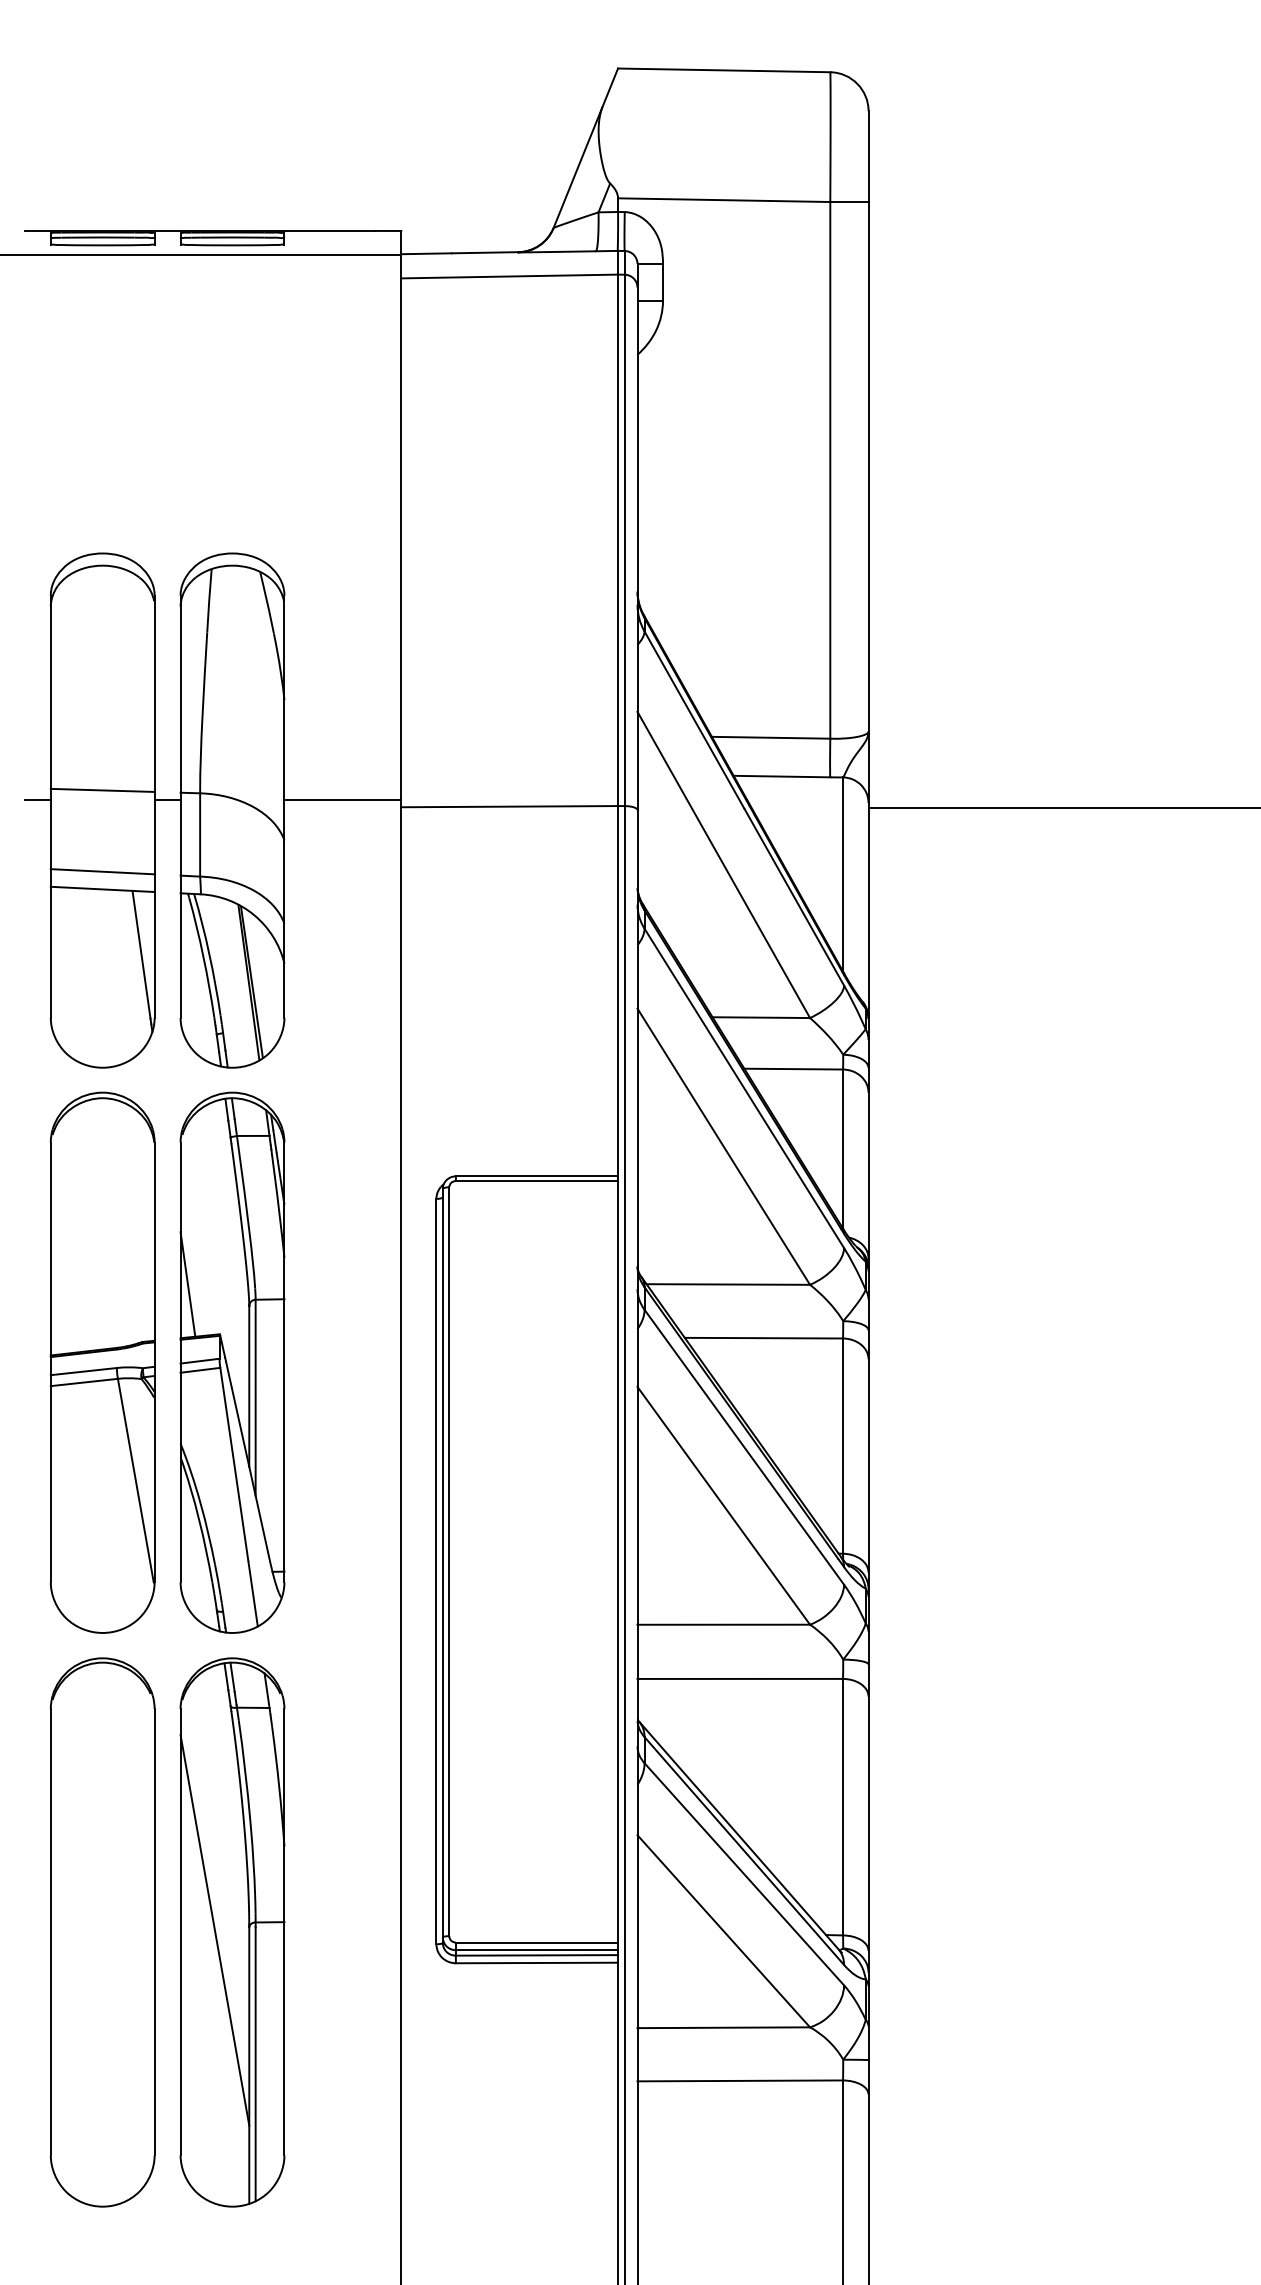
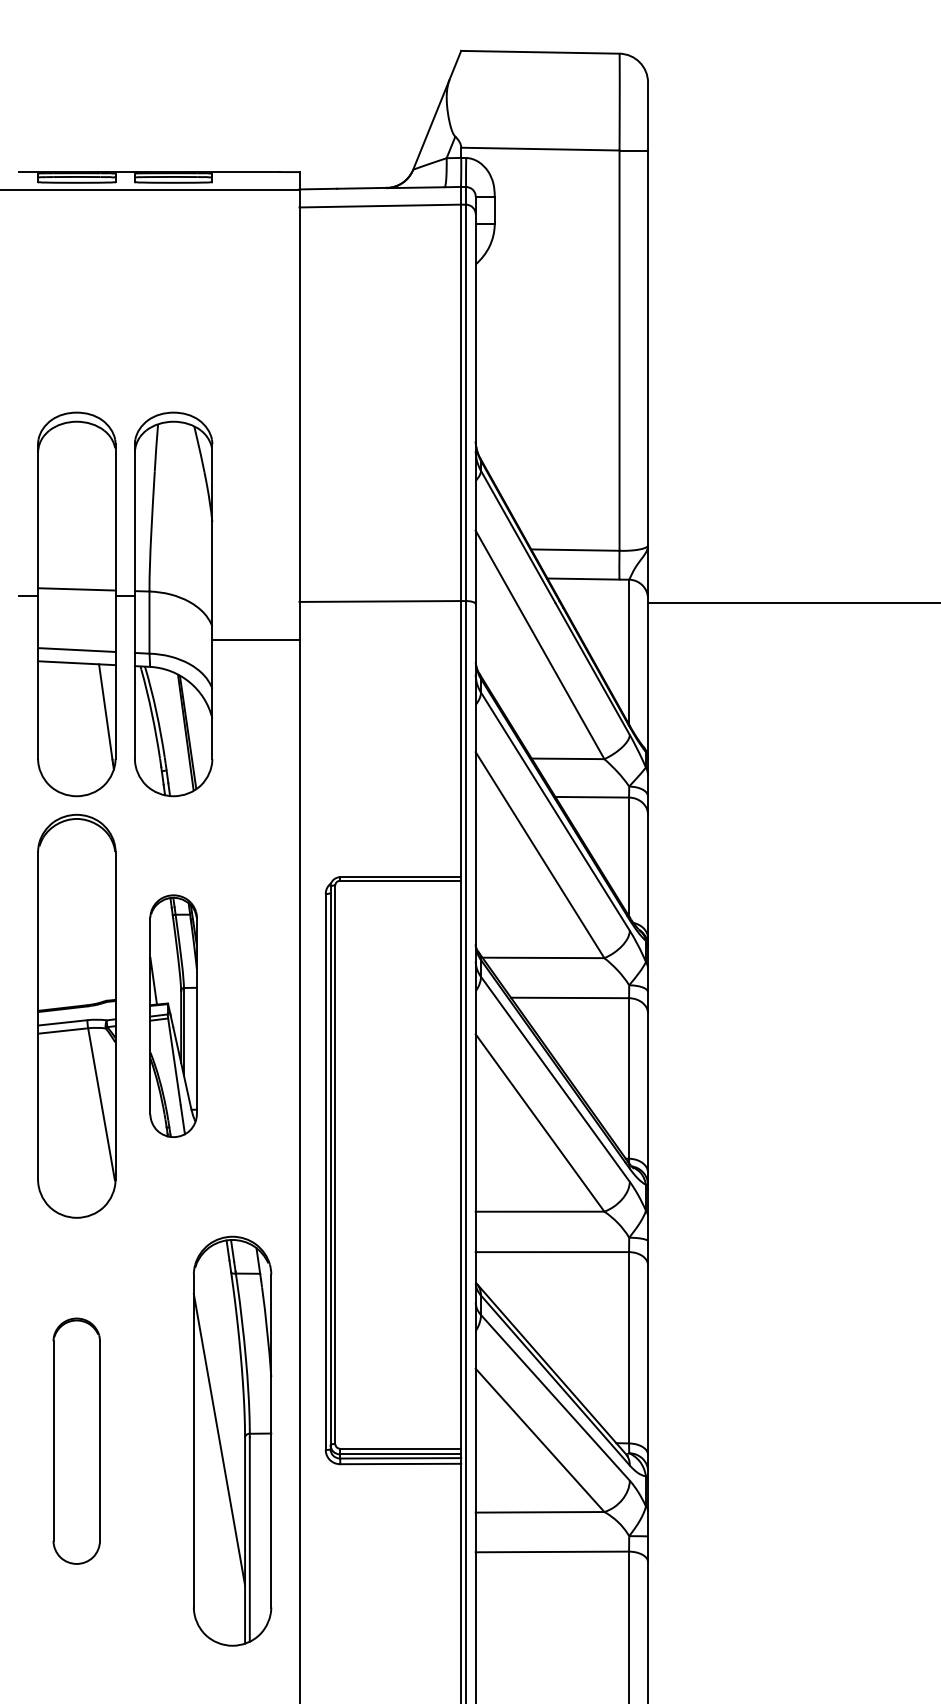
line: (342, 799) -> (255, 640), moved
part: (232, 1362) -> (173, 1016), size x0.6
part: (102, 1932) -> (76, 1441), size x0.6
part: (232, 1932) -> (232, 1441), moved

